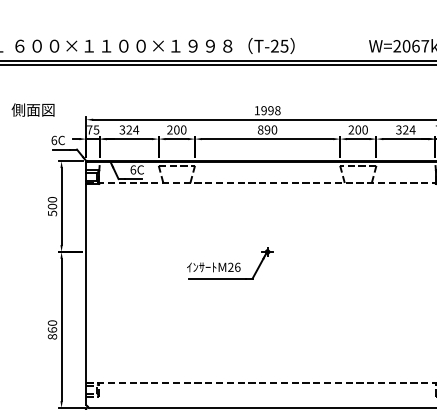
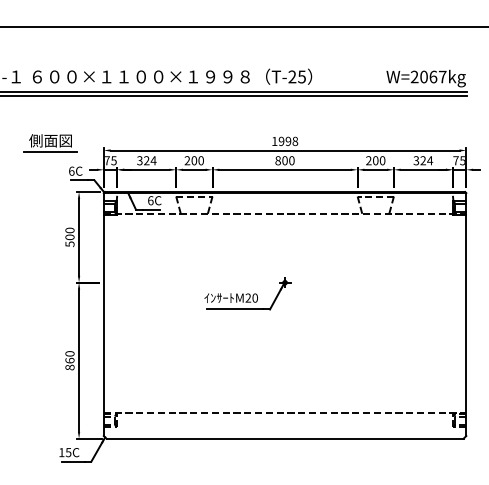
line: (33, 121) -> (50, 152), added
text: (267, 129) -> (284, 160), 890 -> 800
text: (238, 266) -> (255, 297), M26 -> M20

